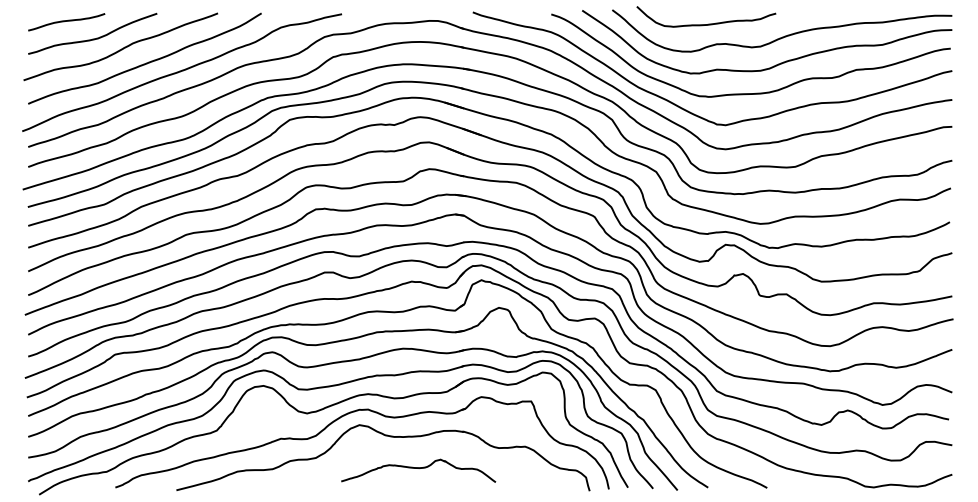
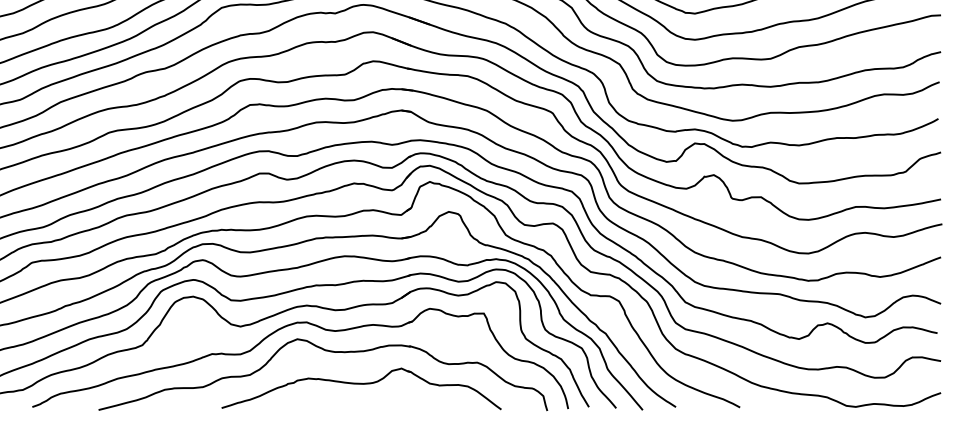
part: (418, 470) -> (361, 388), size x1.67

